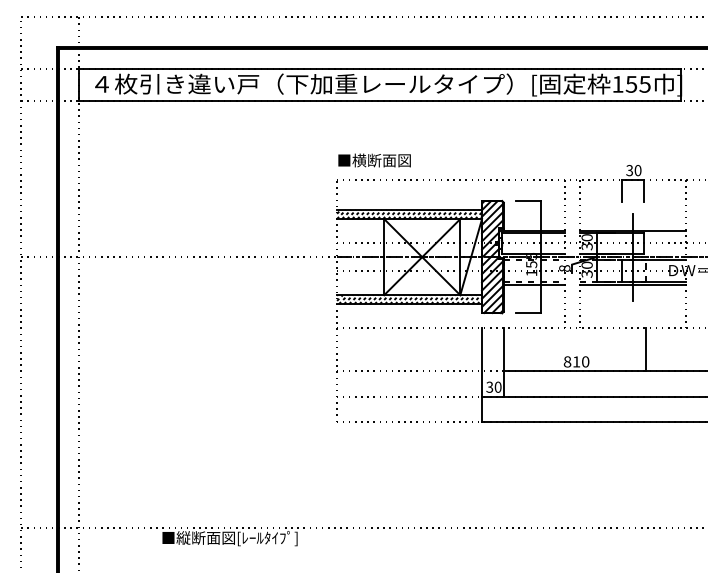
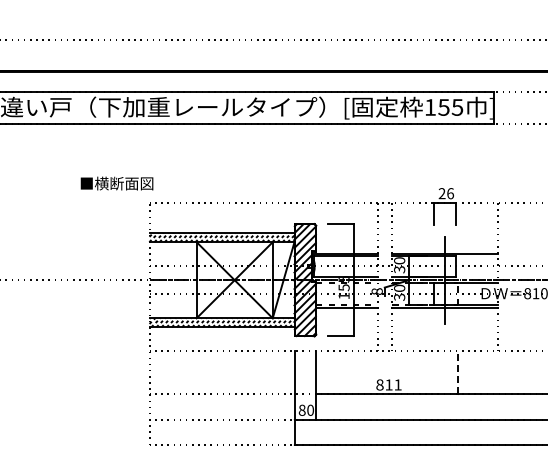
text: (374, 160) -> (116, 183), moved
text: (633, 170) -> (445, 193), 30 -> 26
line: (645, 349) -> (457, 372), solid -> dashed
text: (585, 361) -> (397, 384), 810 -> 811
text: (489, 386) -> (301, 409), 30 -> 80

